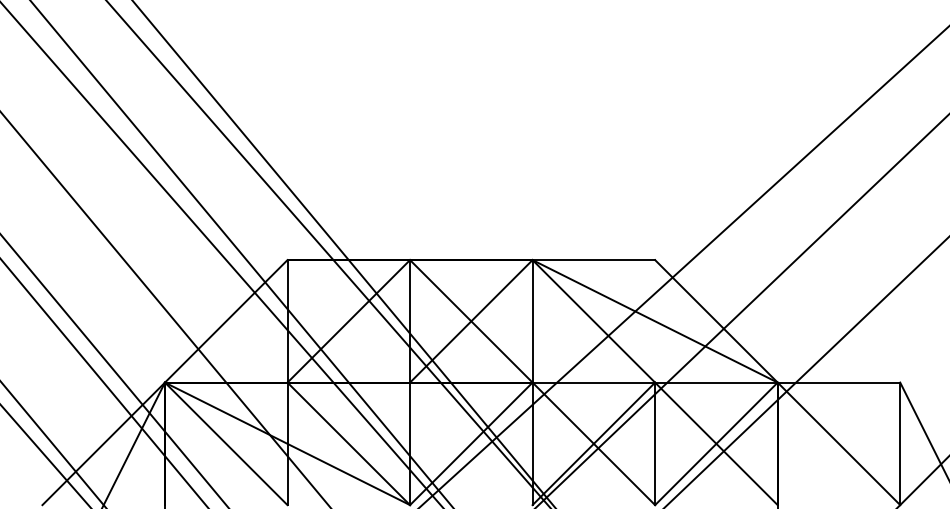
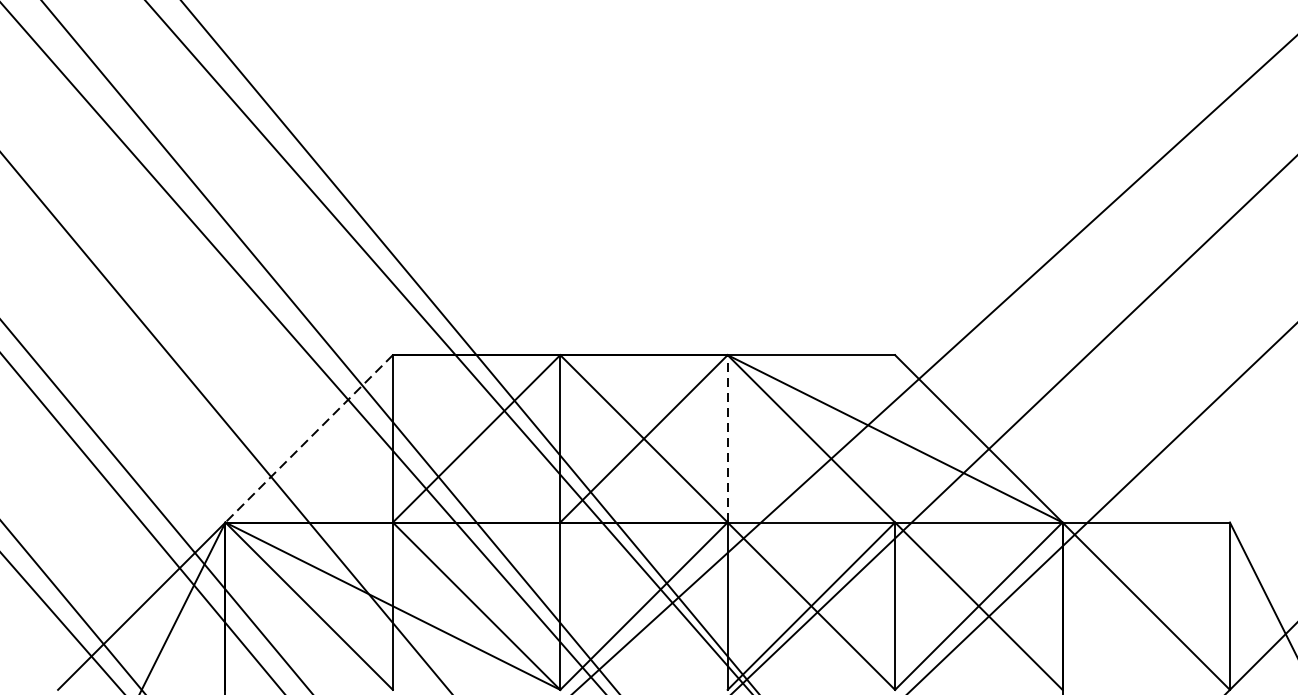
line: (532, 320) -> (727, 437), solid -> dashed
line: (226, 321) -> (309, 439), solid -> dashed

